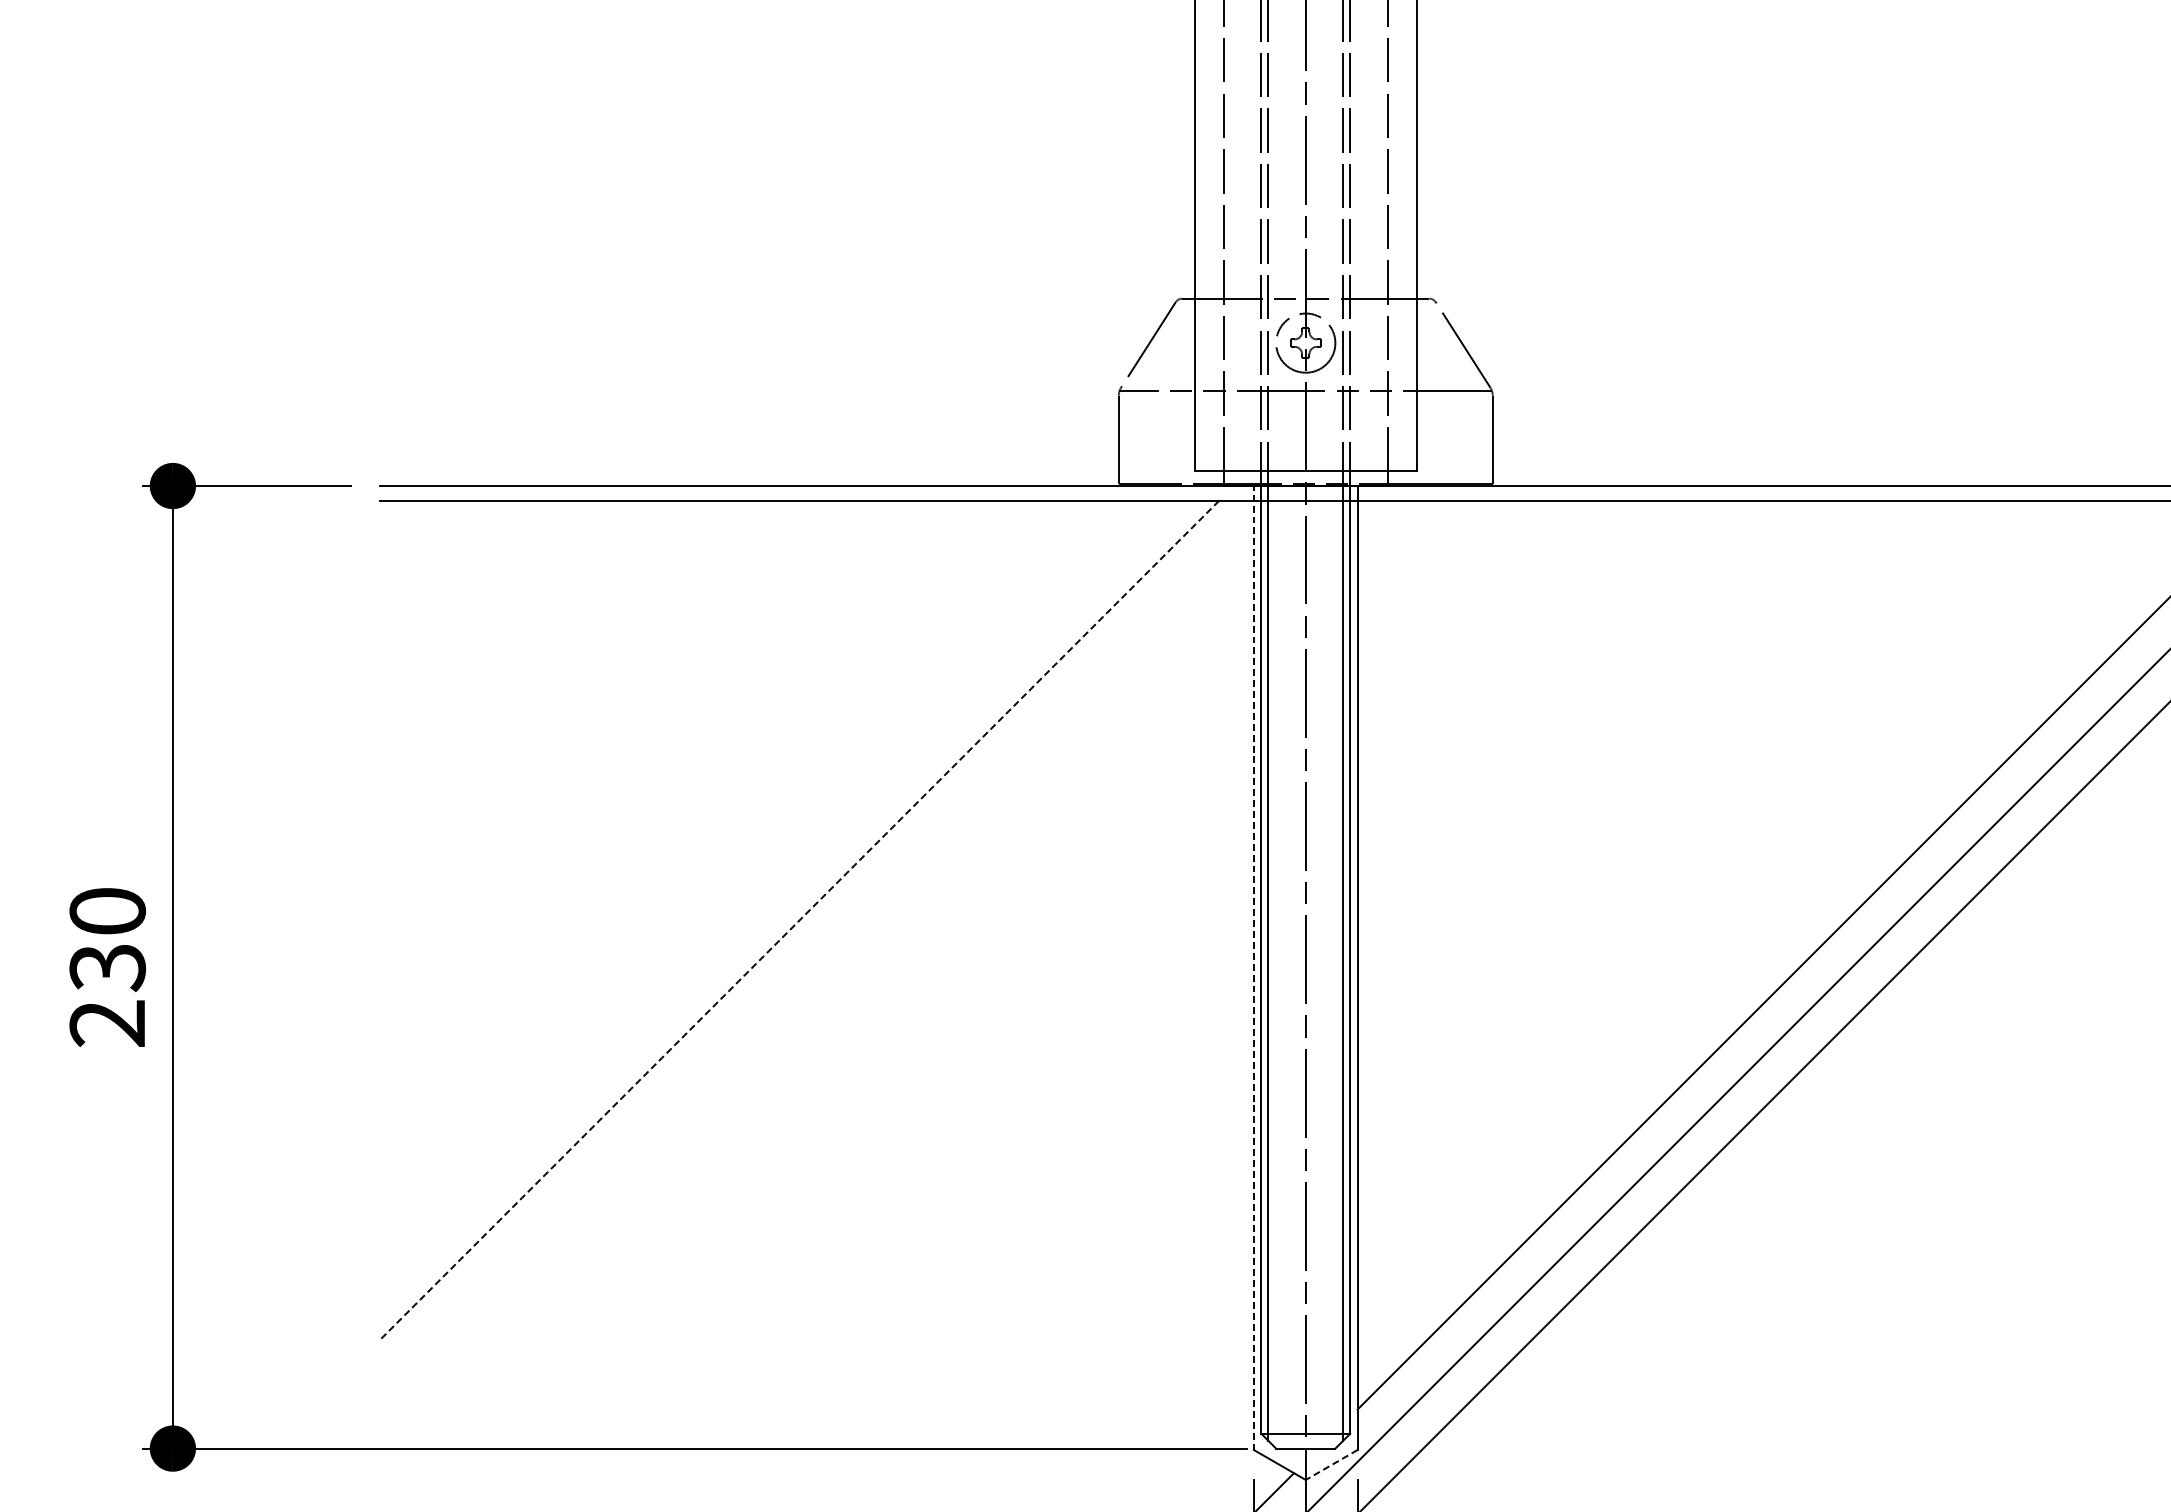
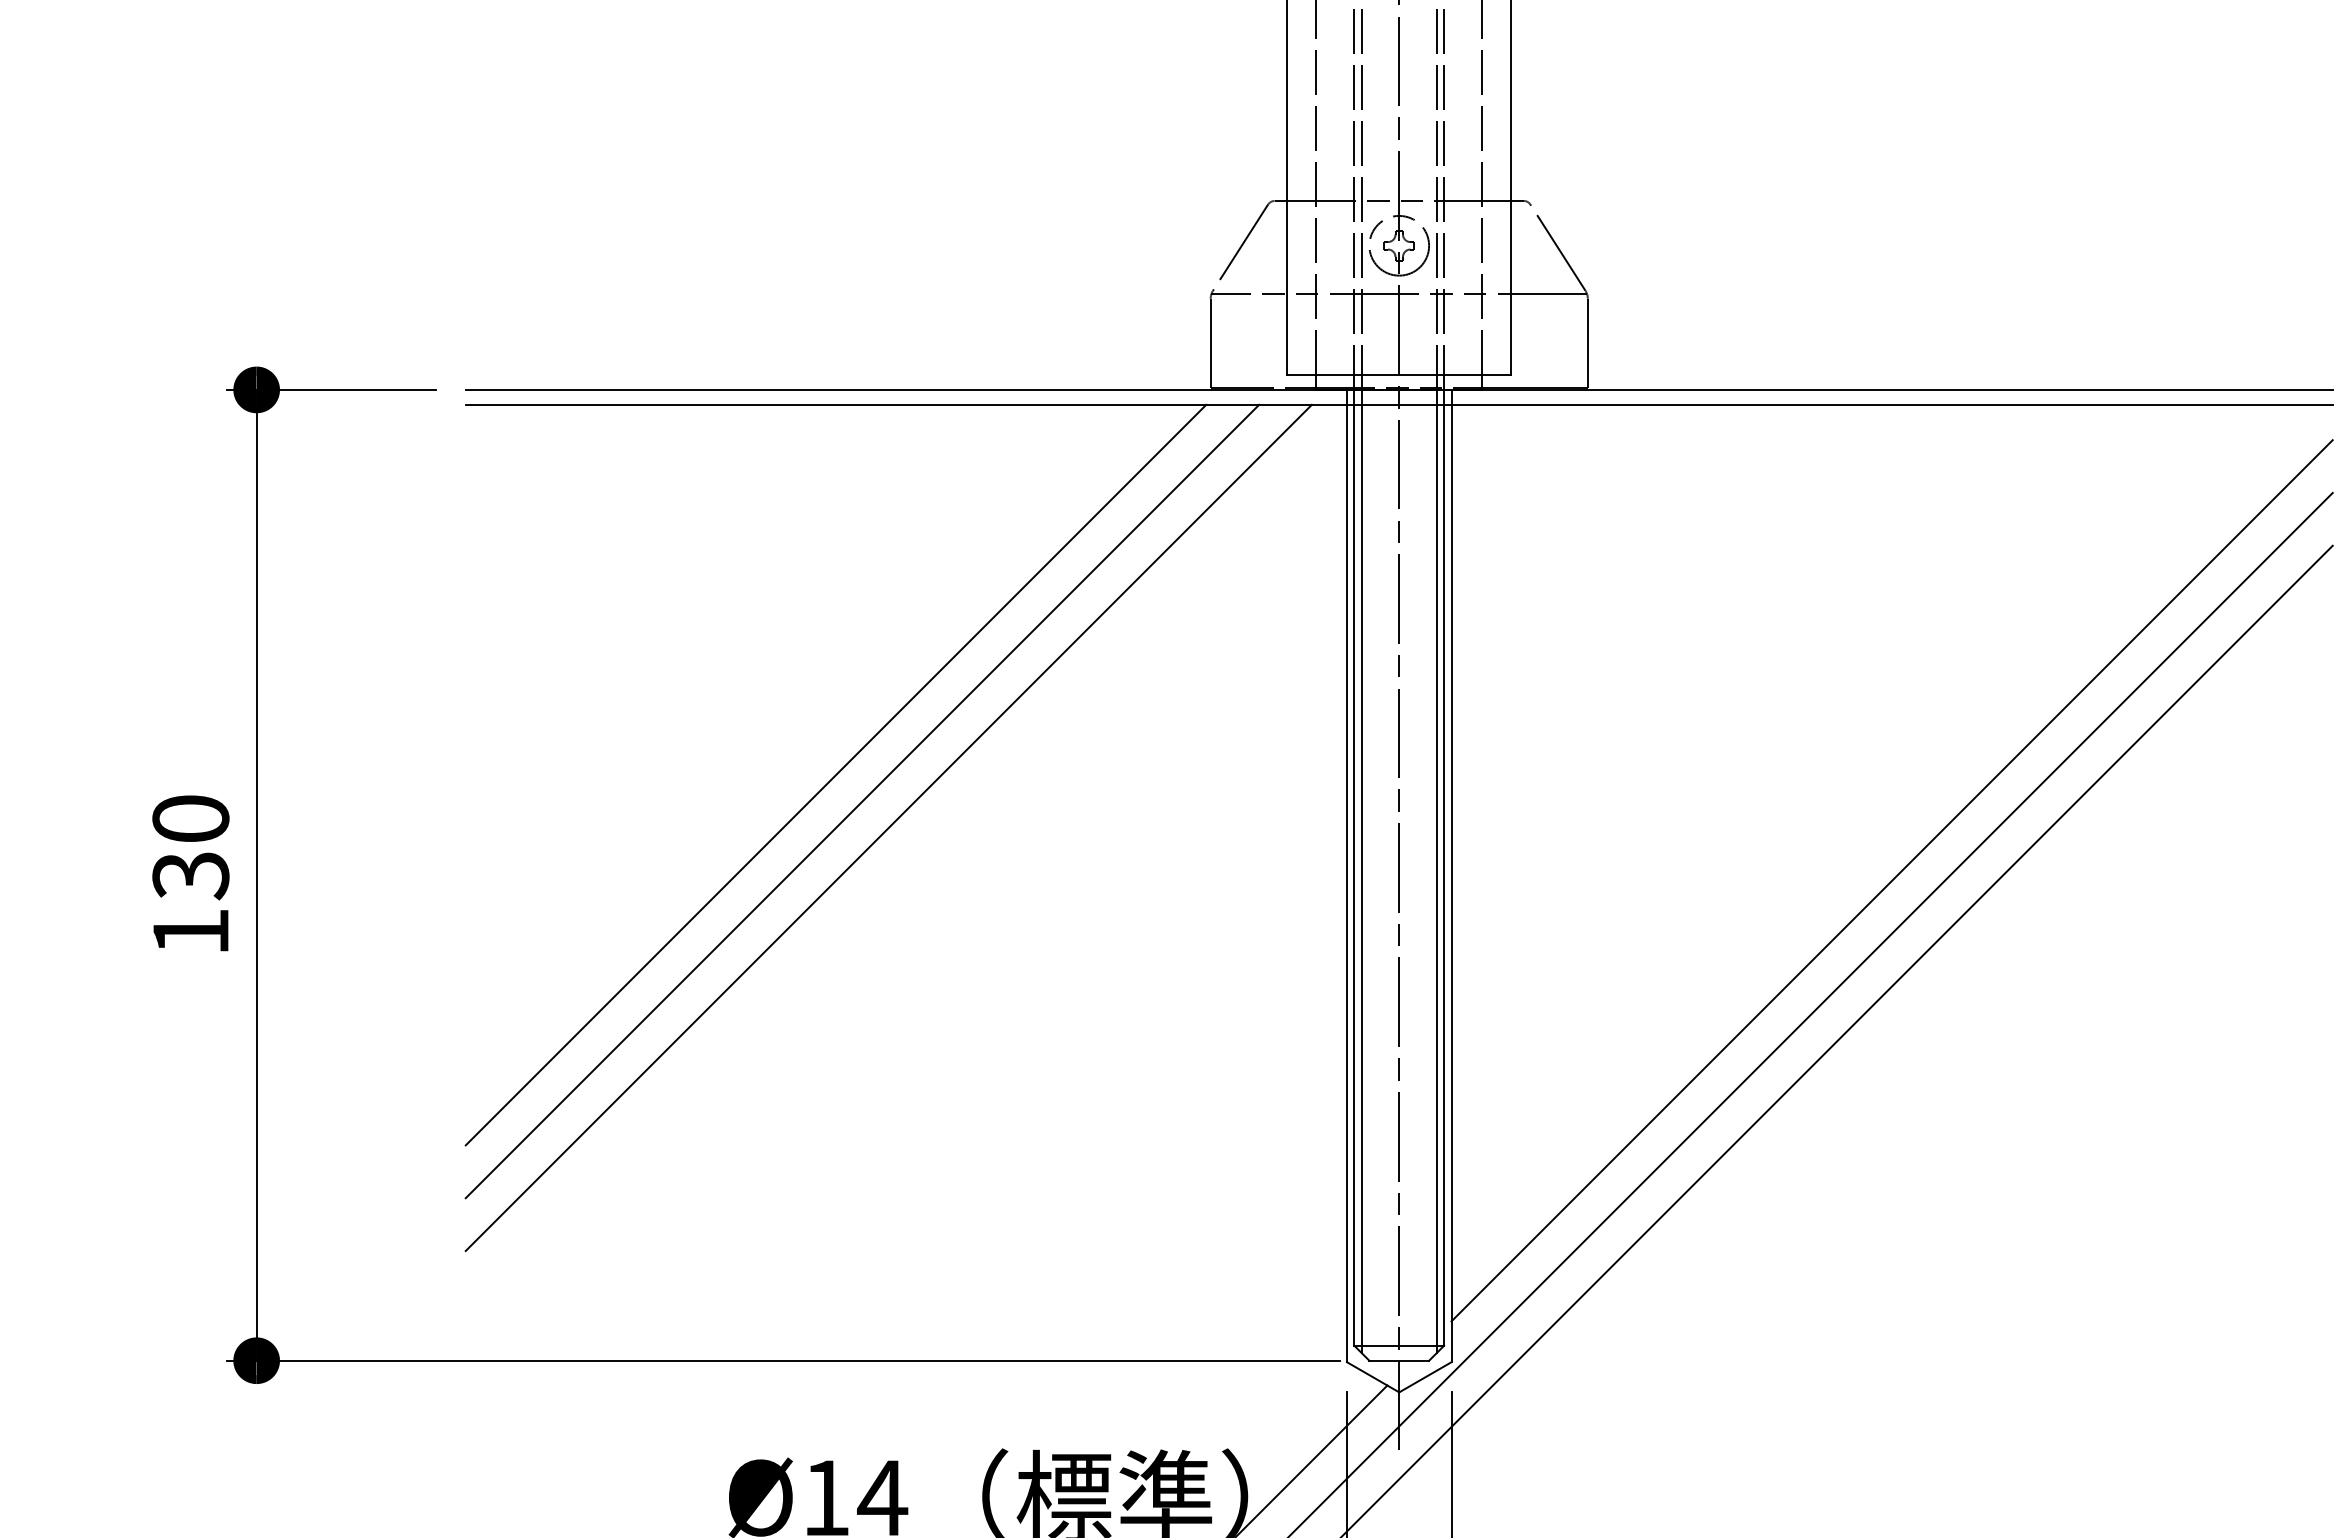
line: (746, 867) -> (835, 774), added
line: (773, 894) -> (862, 801), added
line: (799, 920) -> (888, 828), dashed -> solid
line: (1253, 967) -> (1346, 875), dashed -> solid
text: (107, 1023) -> (190, 931), 230 -> 130
line: (1330, 1465) -> (1424, 1377), dashed -> solid

